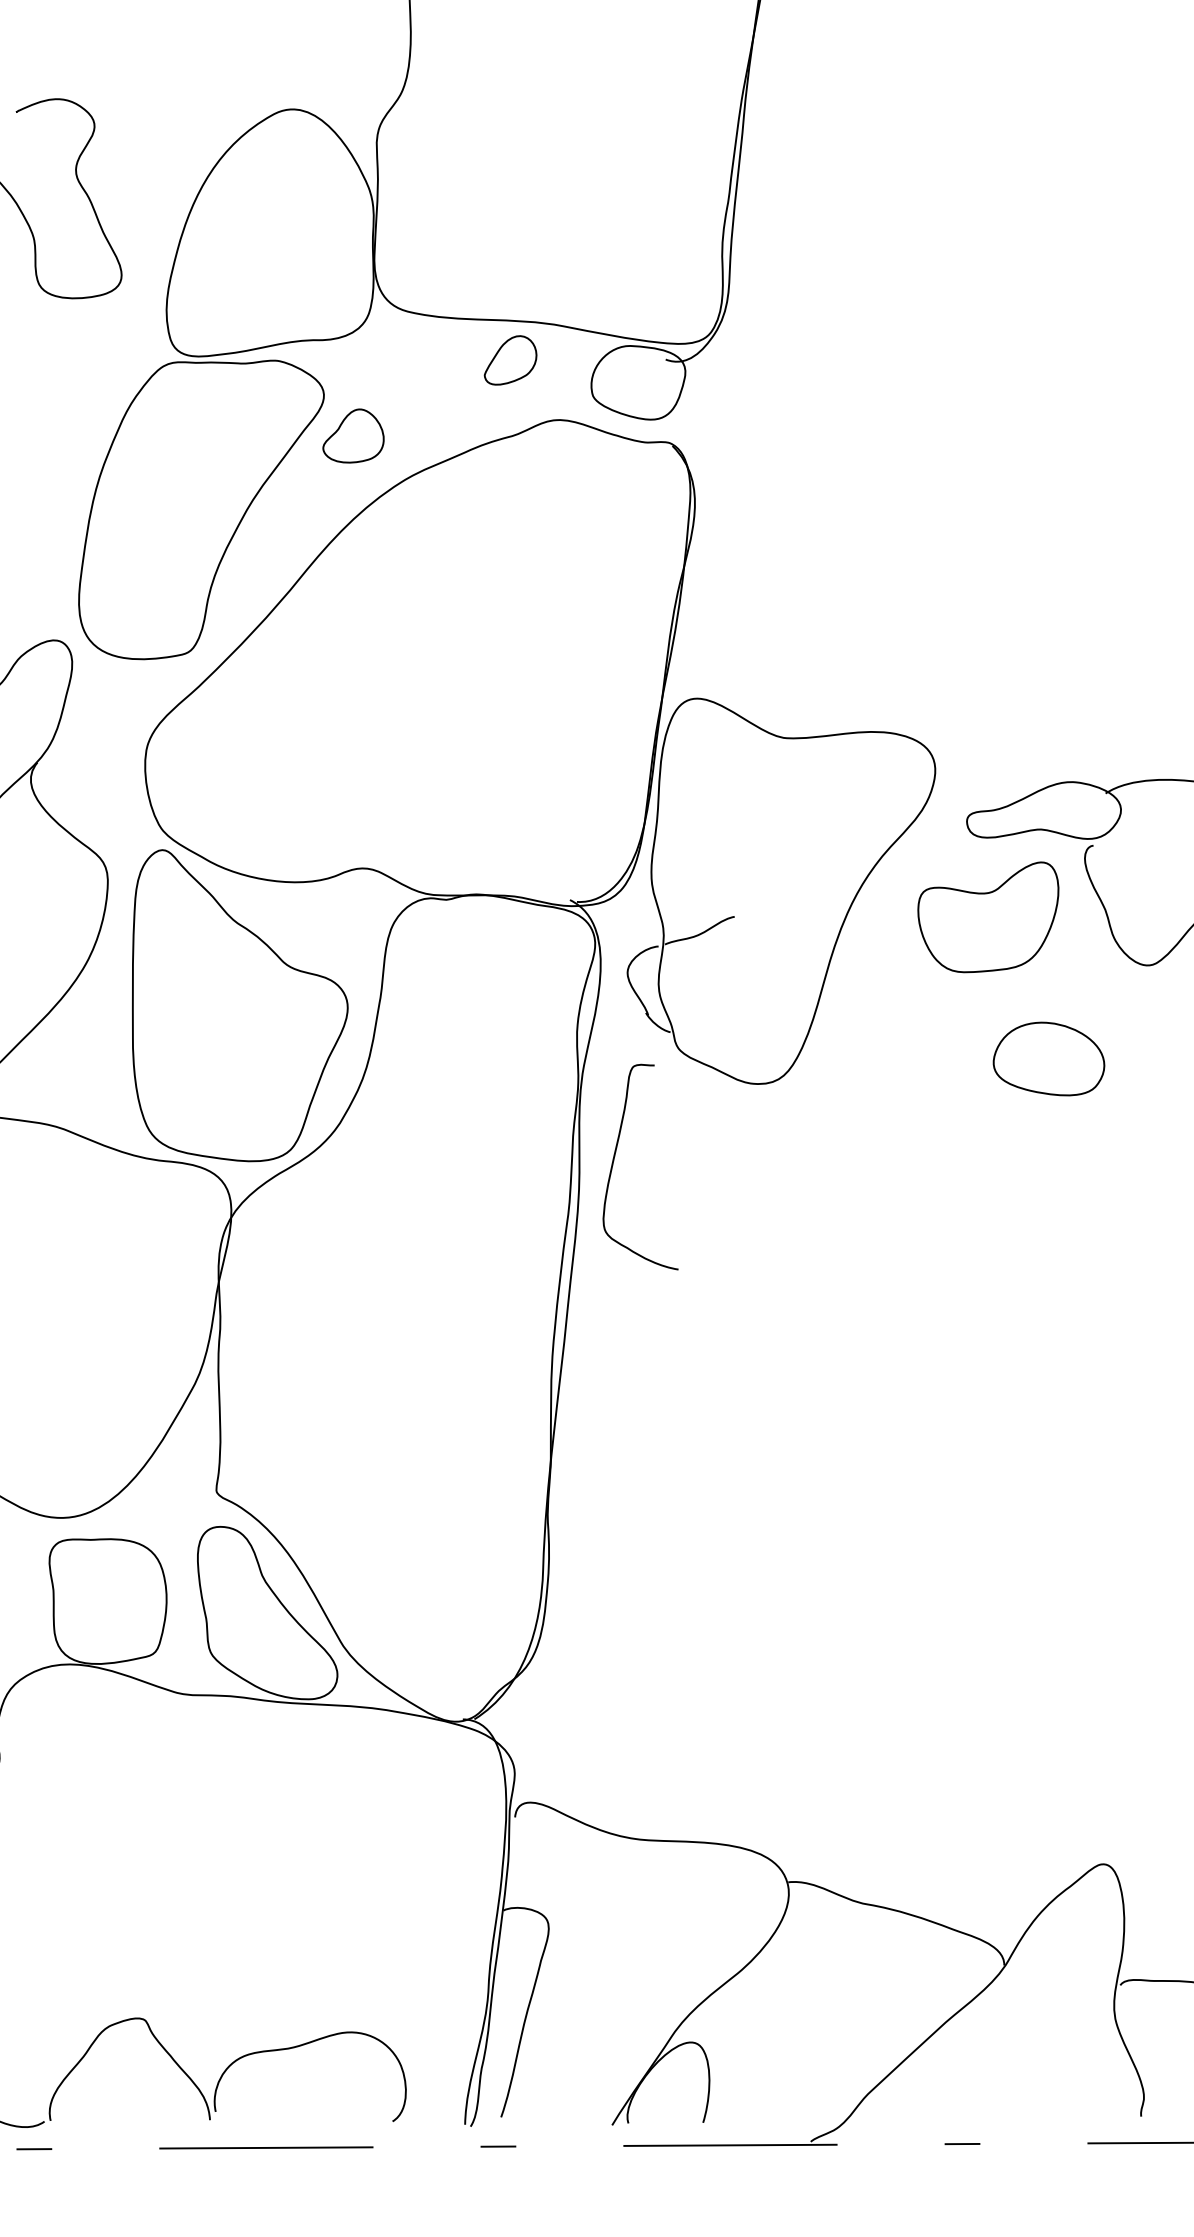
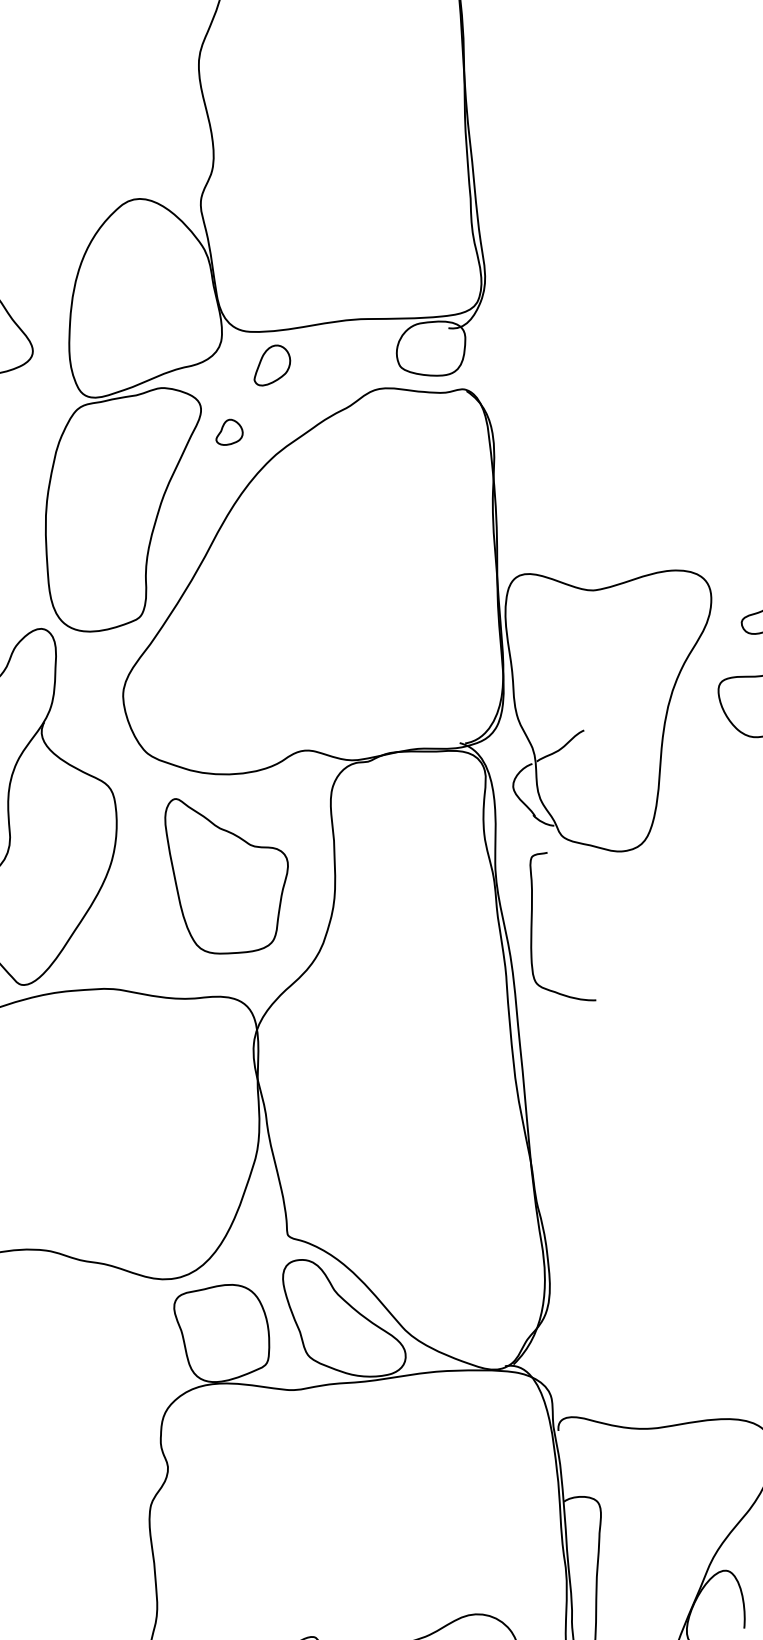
part: (510, 360) -> (271, 365), moved
part: (353, 435) -> (228, 431), size x0.6
part: (240, 1005) -> (231, 871), size x0.7

